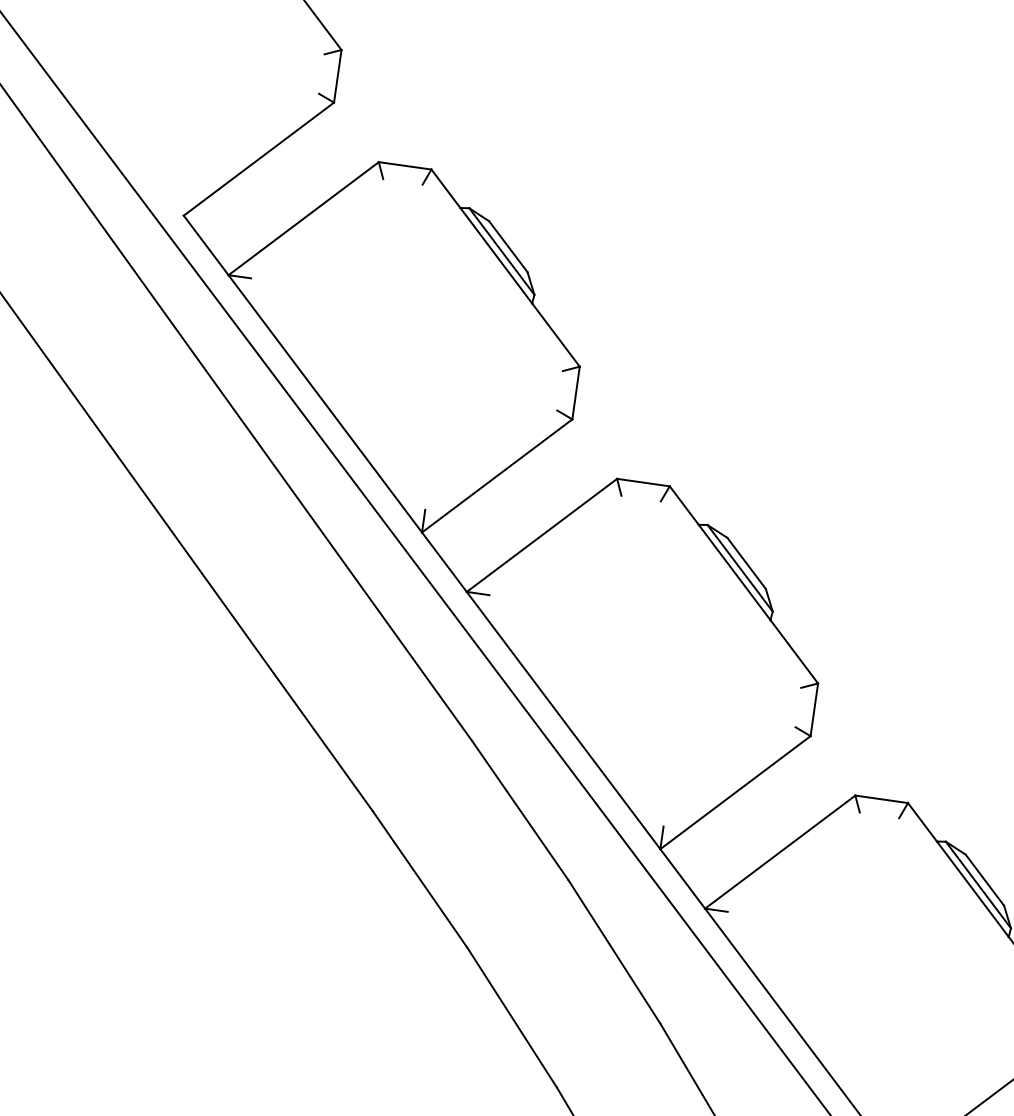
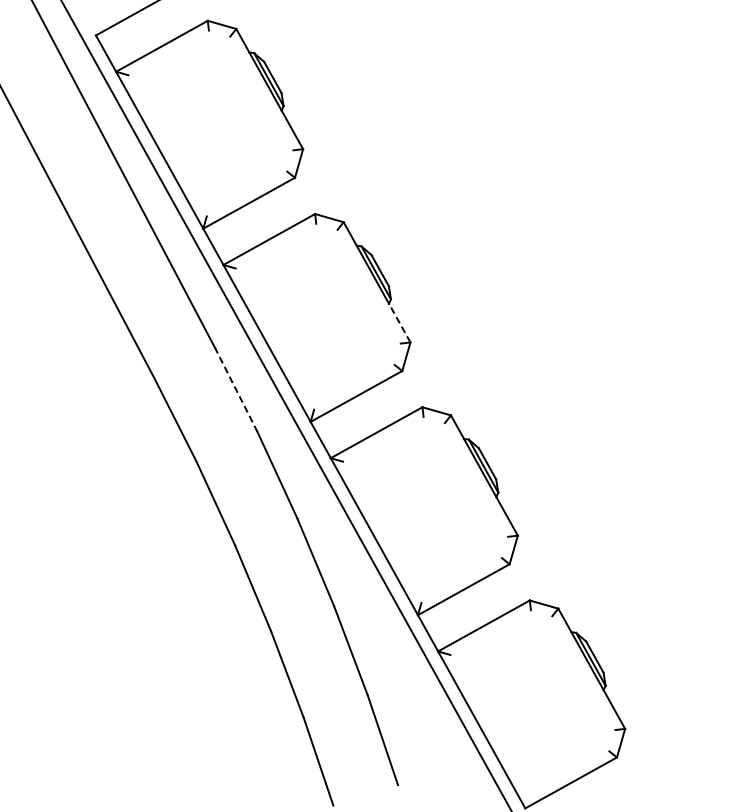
line: (793, 650) -> (399, 322), solid -> dashed
line: (520, 809) -> (236, 389), solid -> dashed

